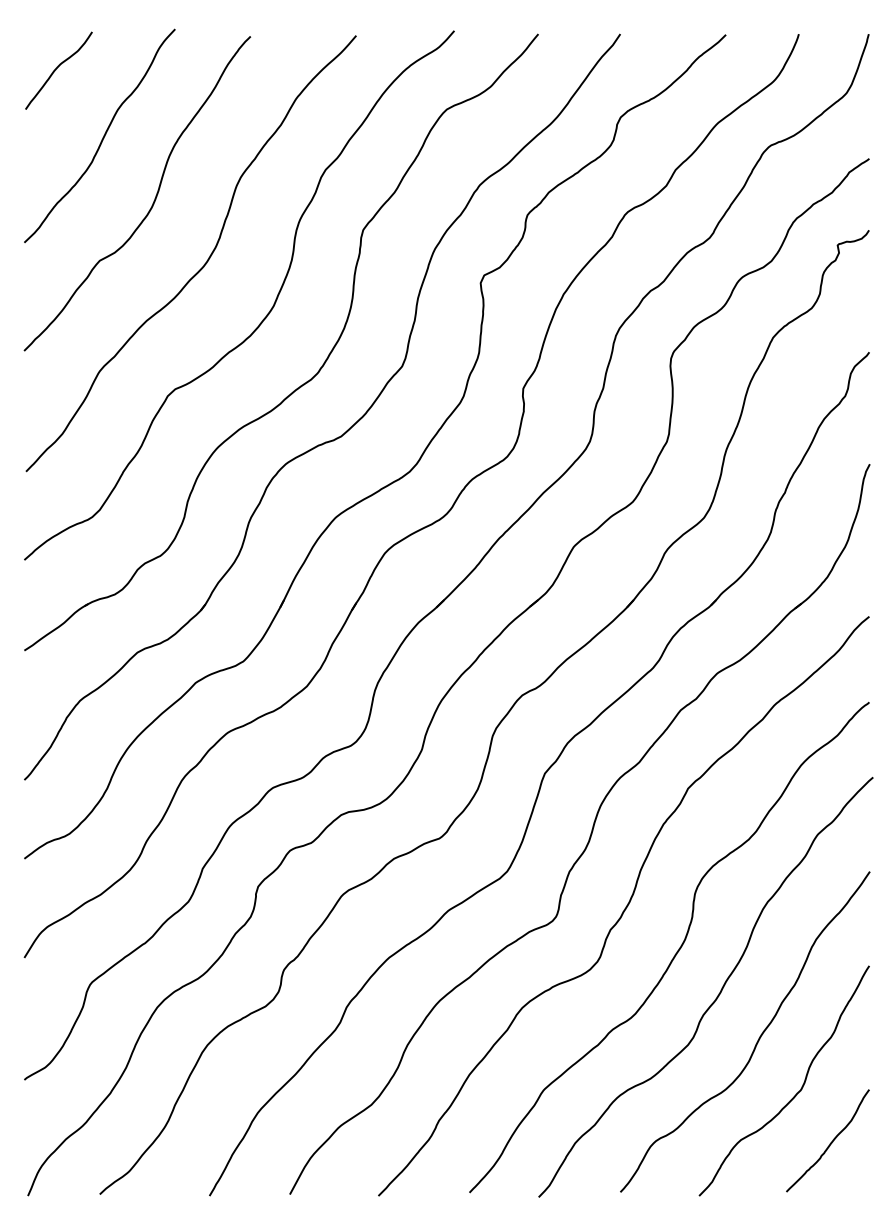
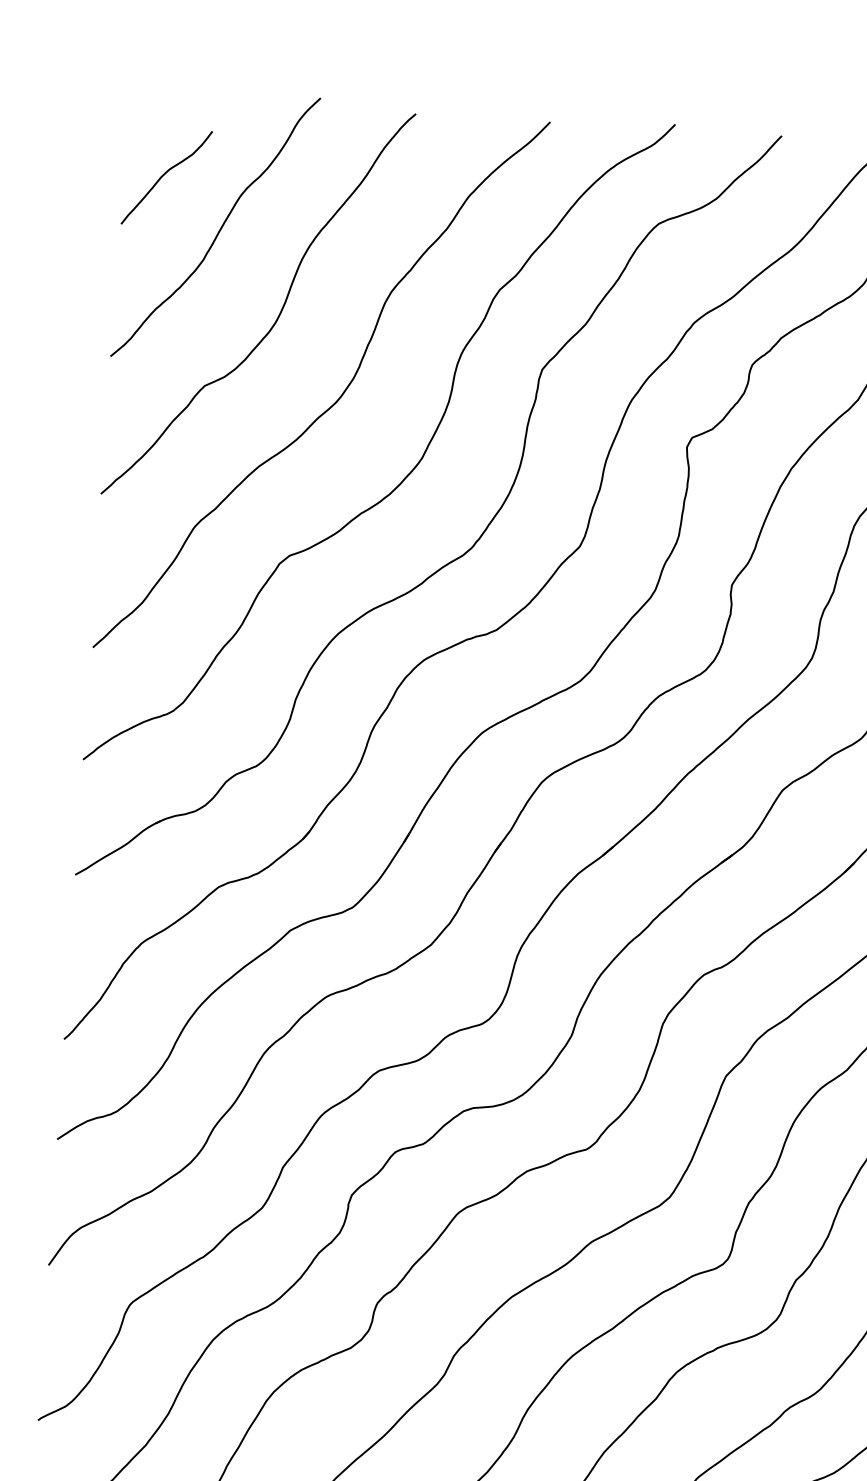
curve: (57, 68) -> (165, 174), moved

